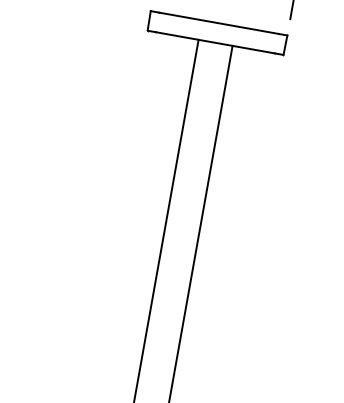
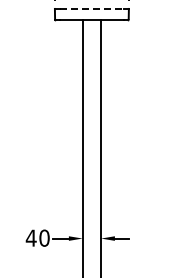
line: (220, 22) -> (92, 8), solid -> dashed

